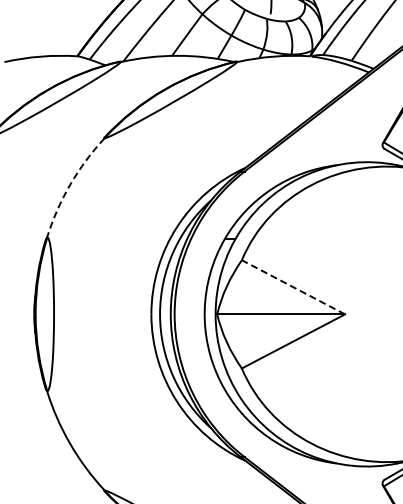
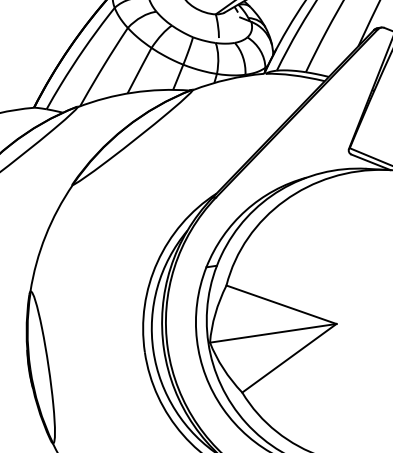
arc: (70, 184) -> (45, 235), dashed -> solid
line: (293, 287) -> (281, 304), dashed -> solid

